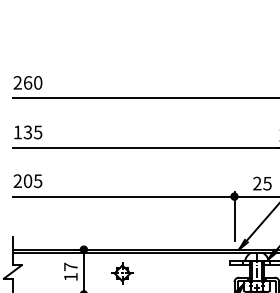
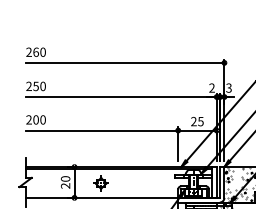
text: (27, 131) -> (35, 85), 135 -> 250
text: (37, 180) -> (42, 119), 205 -> 200
text: (70, 272) -> (65, 182), 17 -> 20

